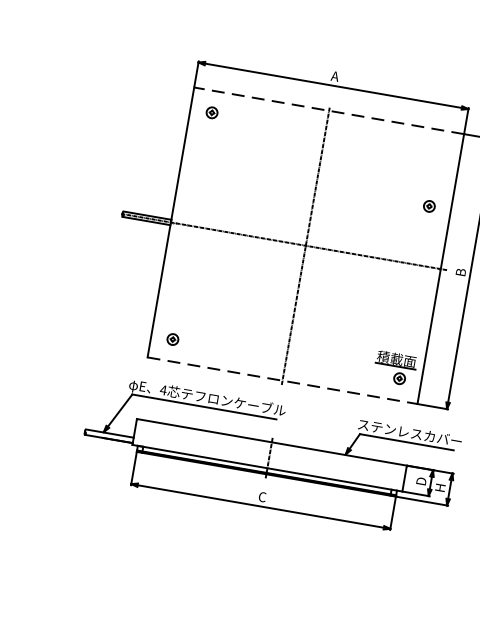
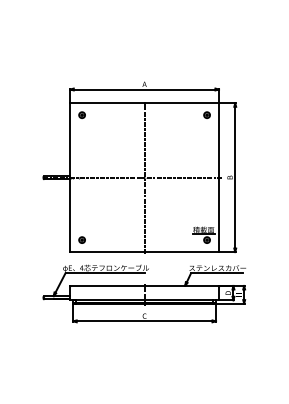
line: (328, 111) -> (144, 103), dashed -> solid
part: (428, 204) -> (206, 114), moved
line: (284, 381) -> (145, 252), dashed -> solid

